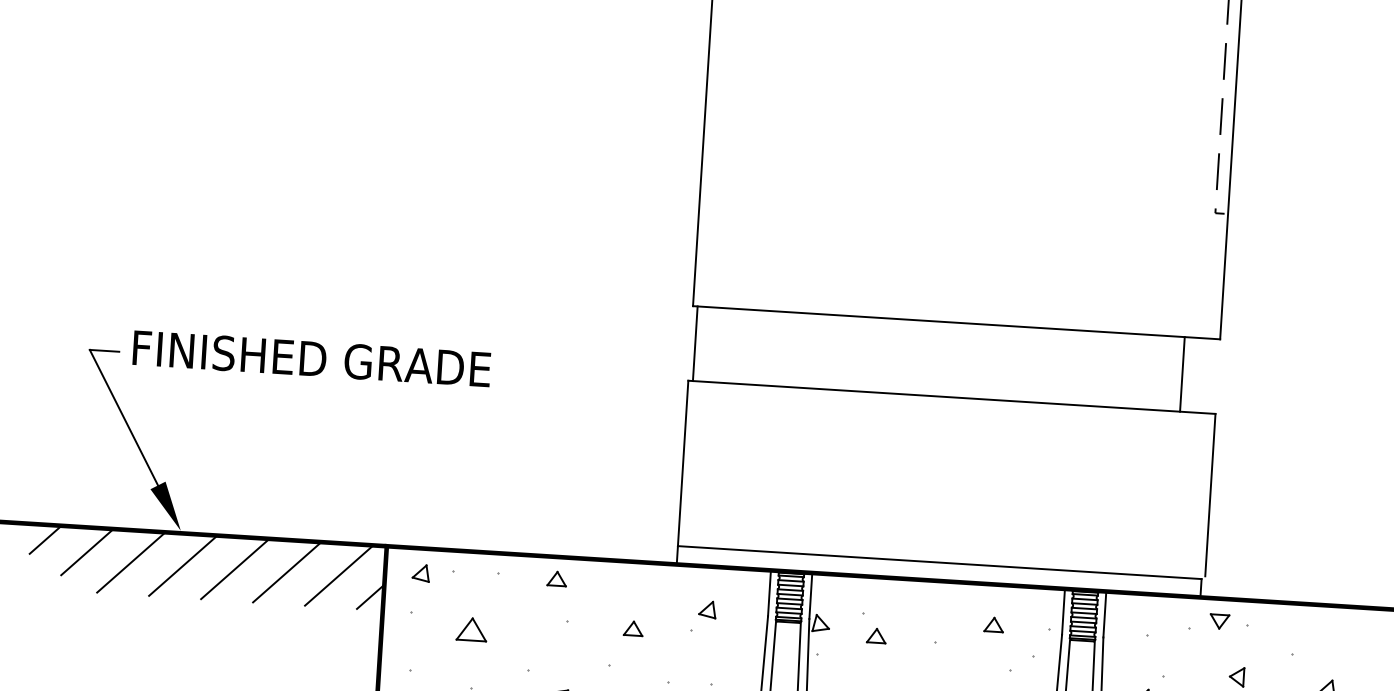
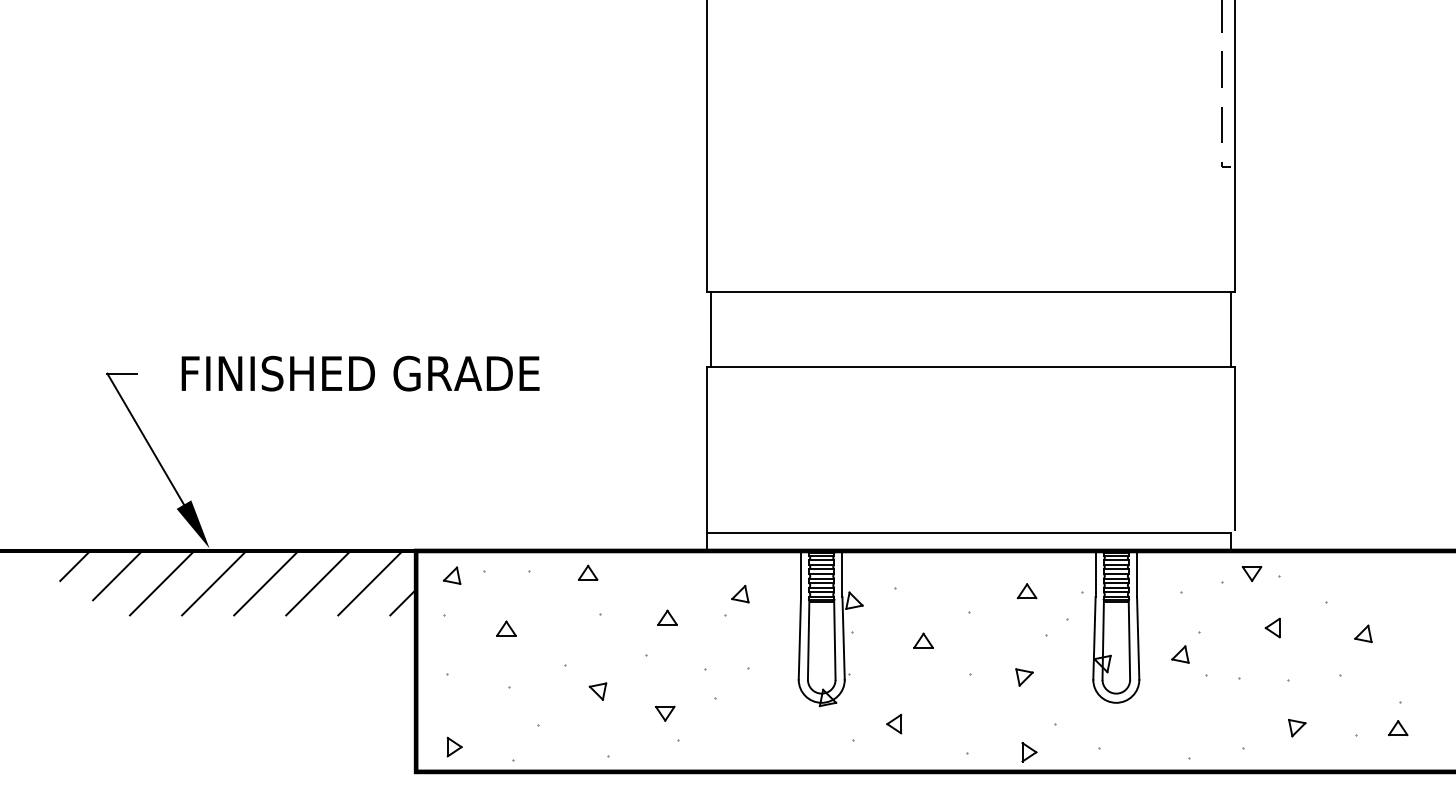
text: (311, 358) -> (360, 373), moved
line: (1182, 374) -> (1231, 329), moved
part: (472, 629) -> (506, 628), size x0.62
part: (876, 635) -> (923, 640), moved

